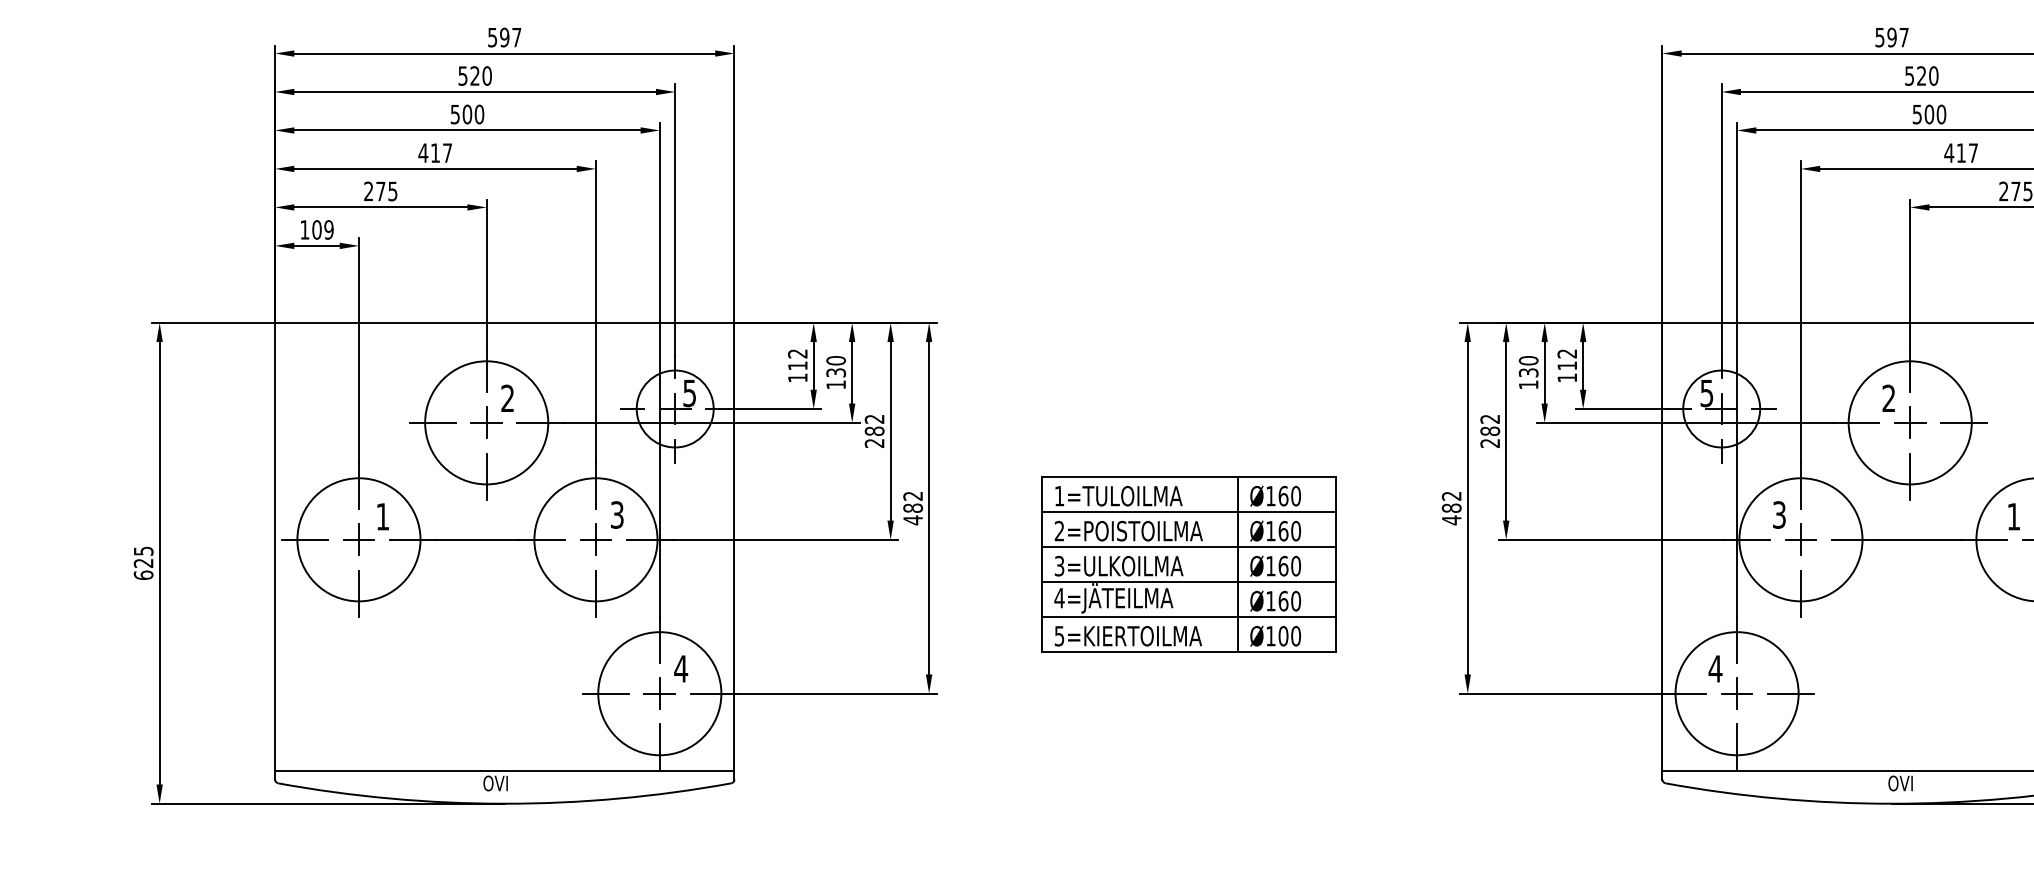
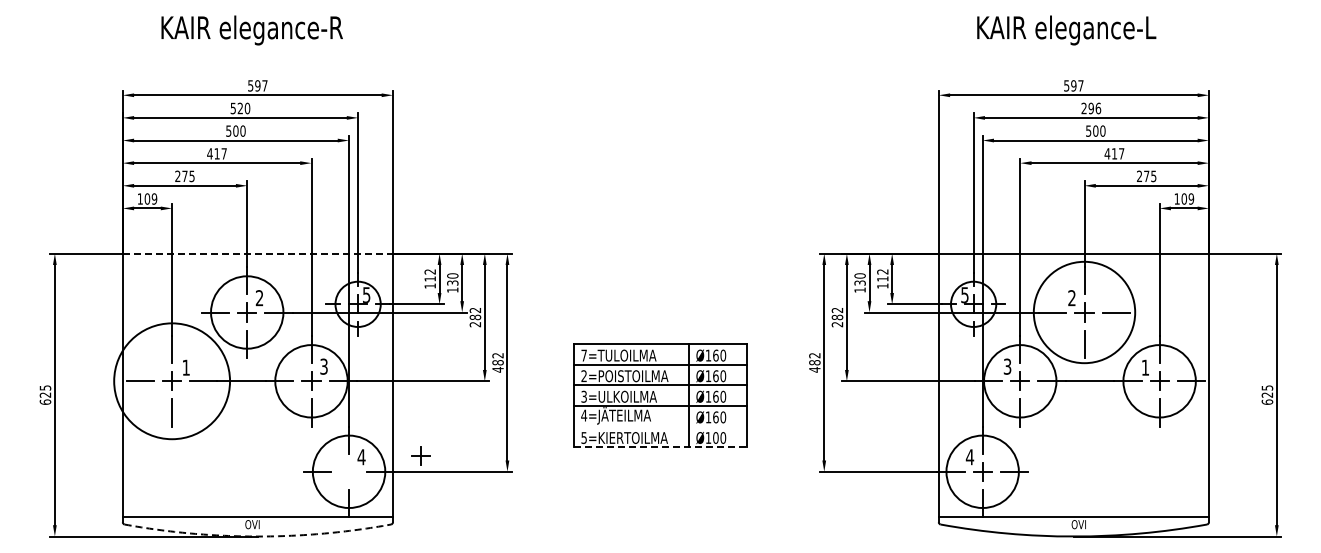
text: (1922, 76) -> (1091, 108), 520 -> 296
line: (505, 322) -> (258, 253), solid -> dashed
circle: (1910, 422) -> (1084, 312), size x1.4
text: (1058, 495) -> (583, 355), 1=TULOILMA -> 7=TULOILMA
circle: (357, 540) -> (171, 381), size x1.6
line: (1187, 616) -> (659, 426), removed
line: (1189, 652) -> (660, 447), solid -> dashed
part: (658, 693) -> (420, 455), moved
arc: (504, 803) -> (257, 536), solid -> dashed

